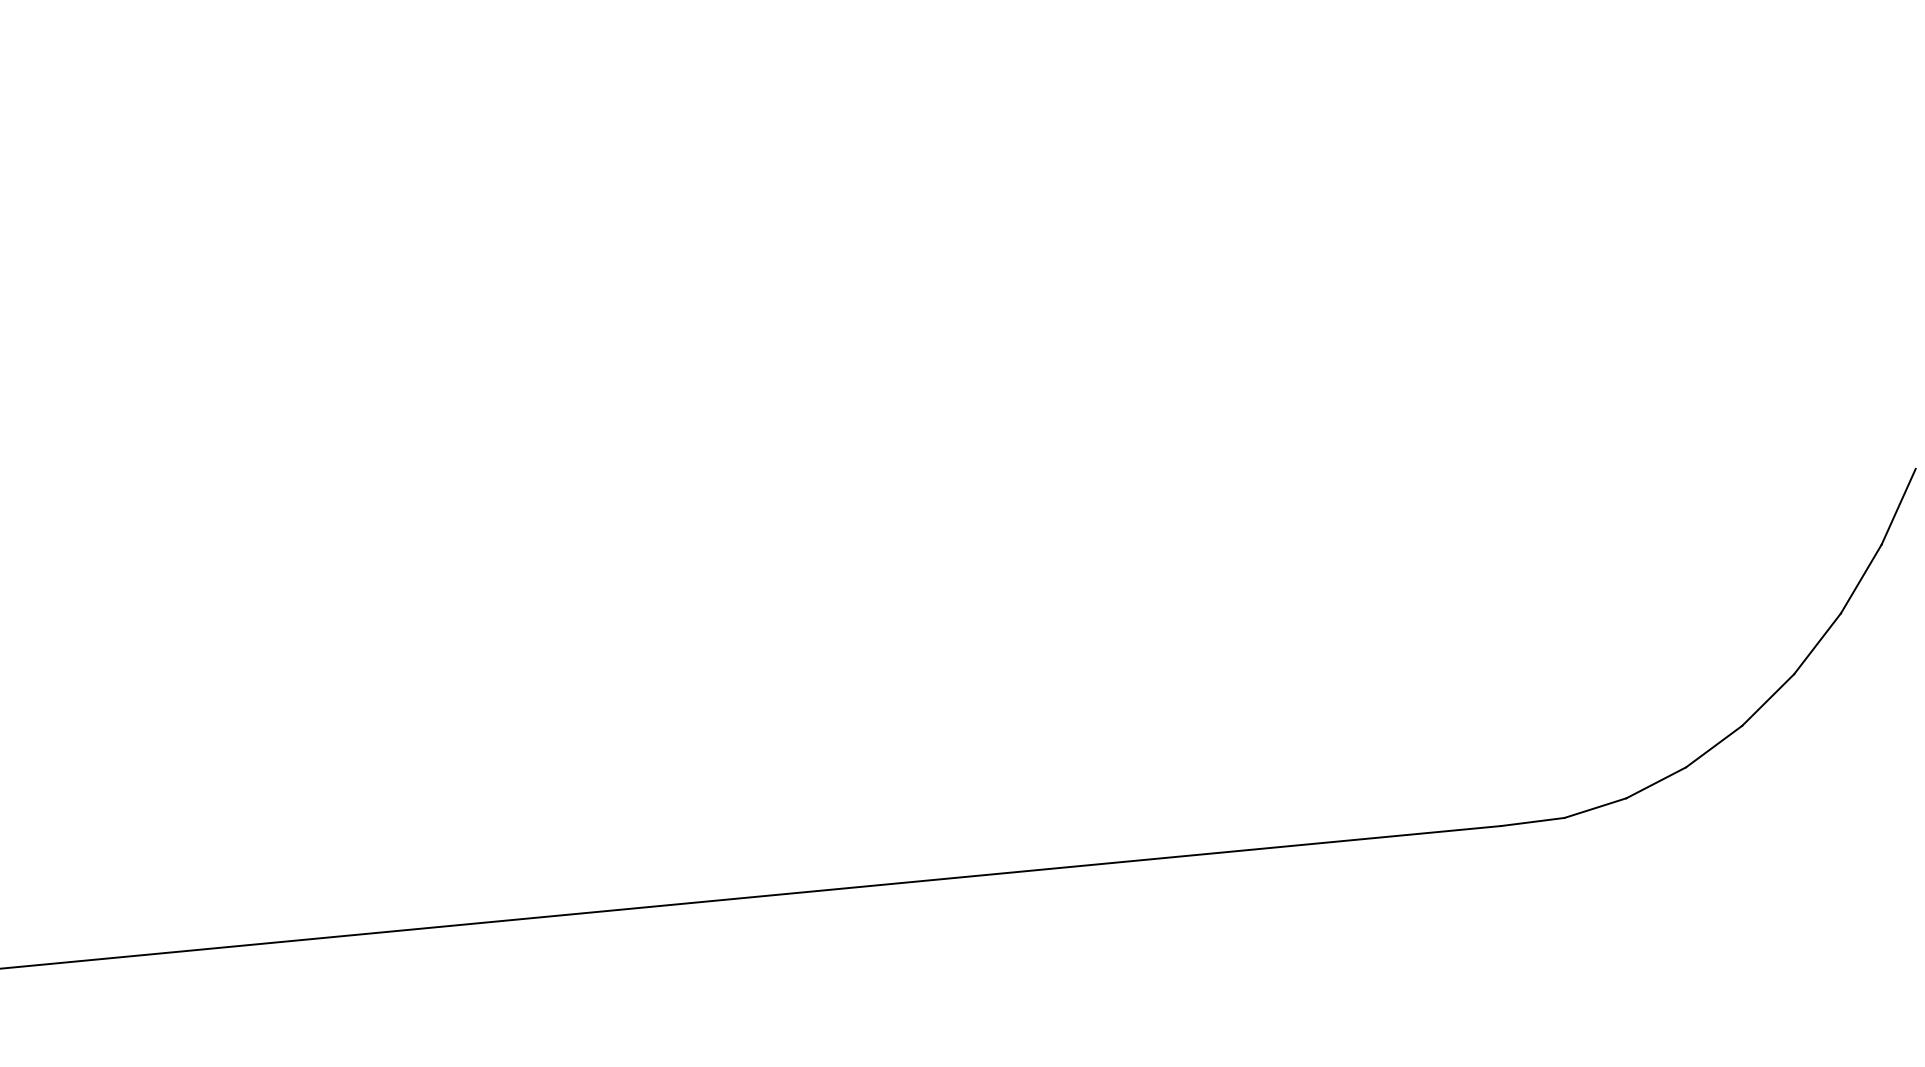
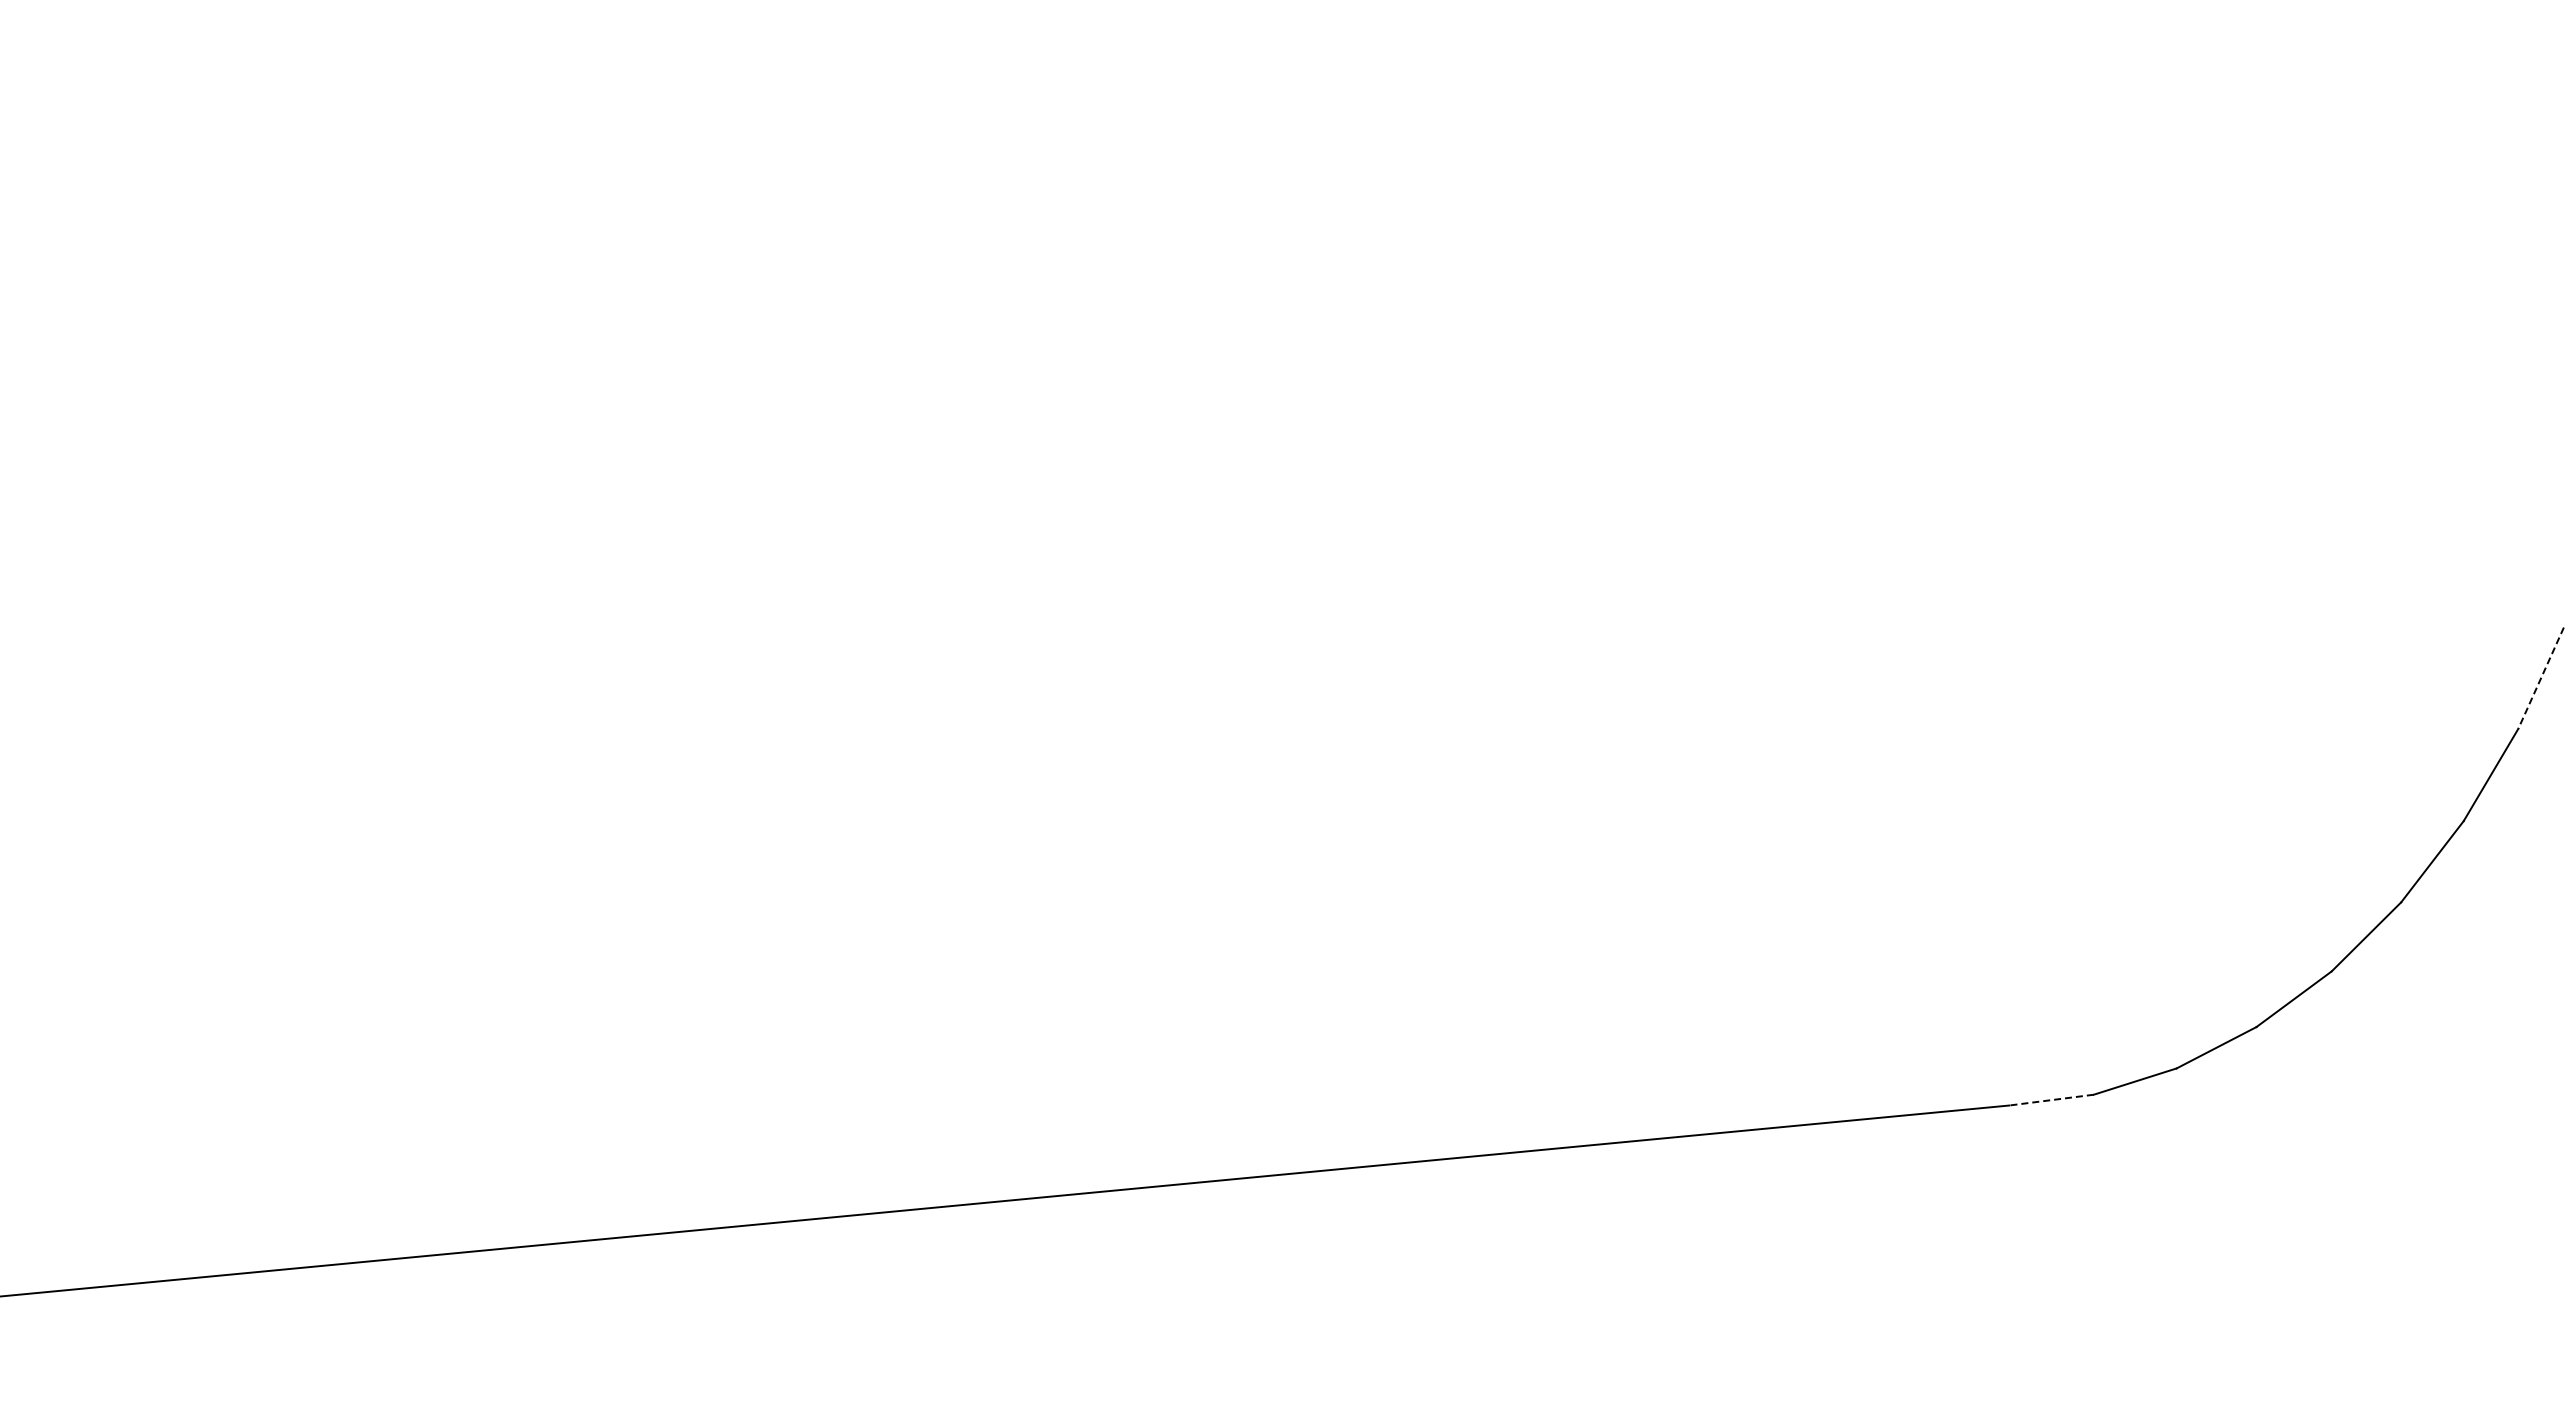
line: (1898, 506) -> (2541, 678), solid -> dashed
line: (1532, 822) -> (2051, 1100), solid -> dashed

